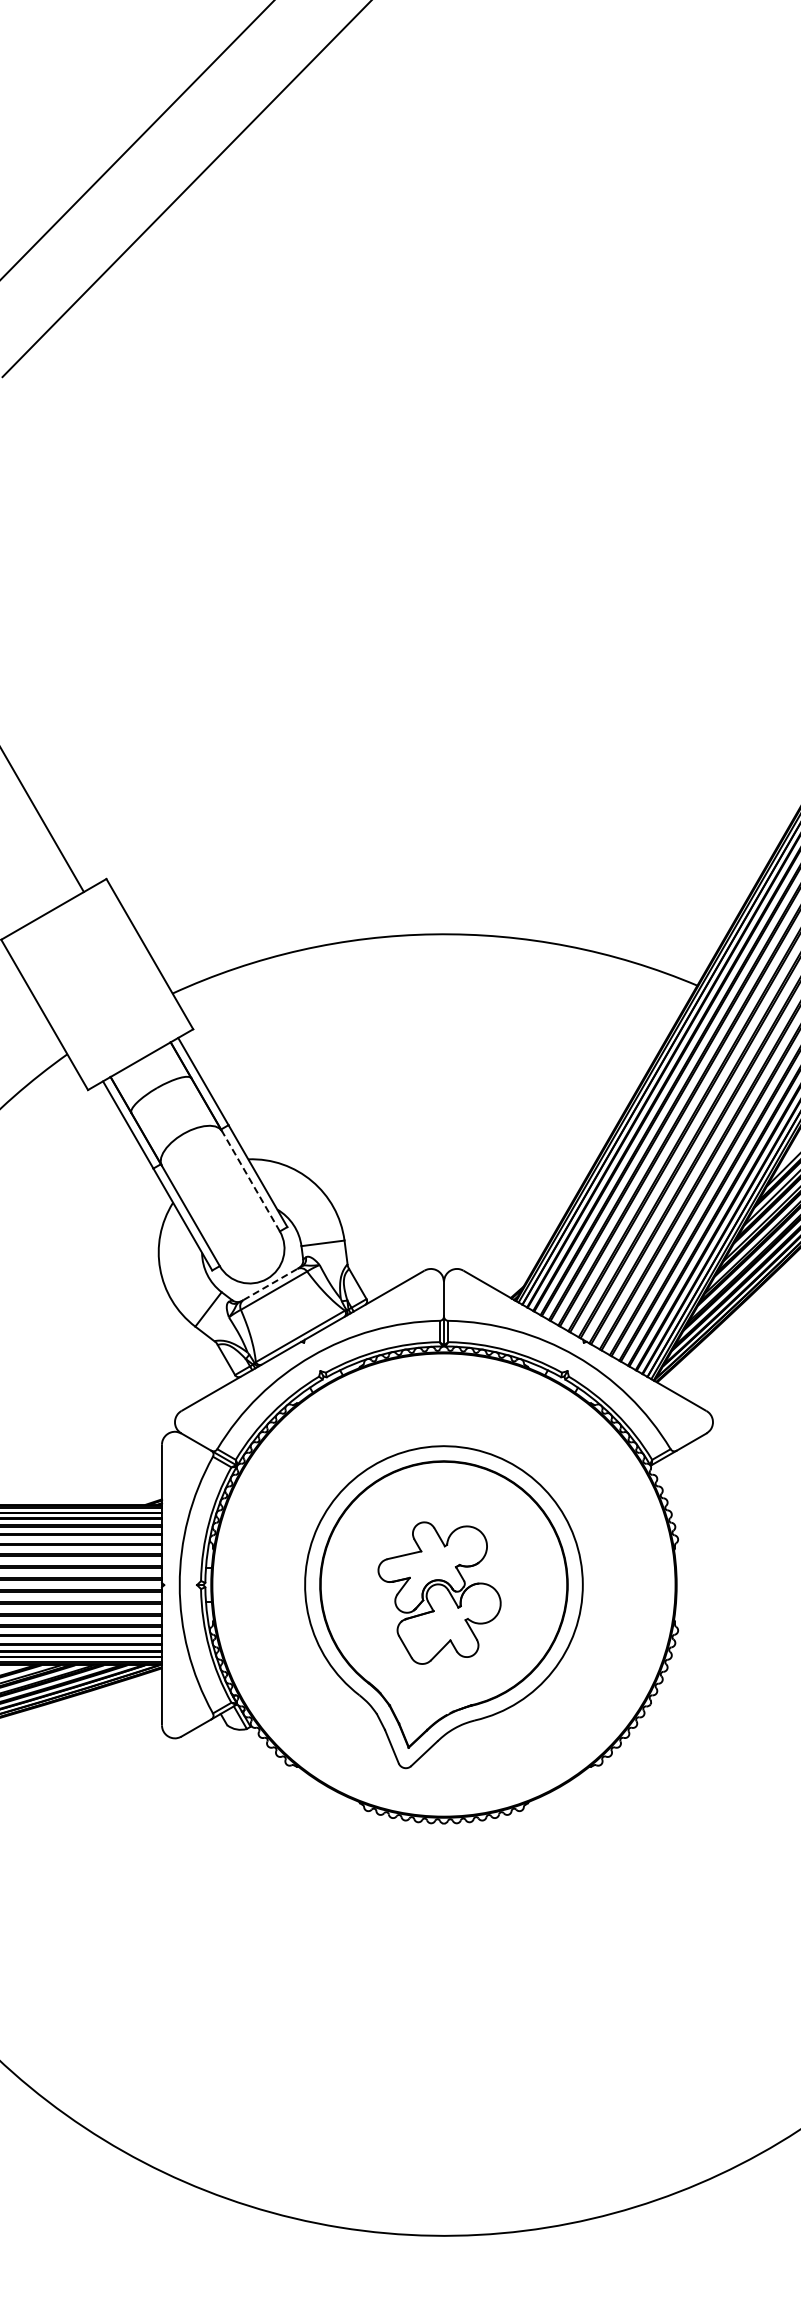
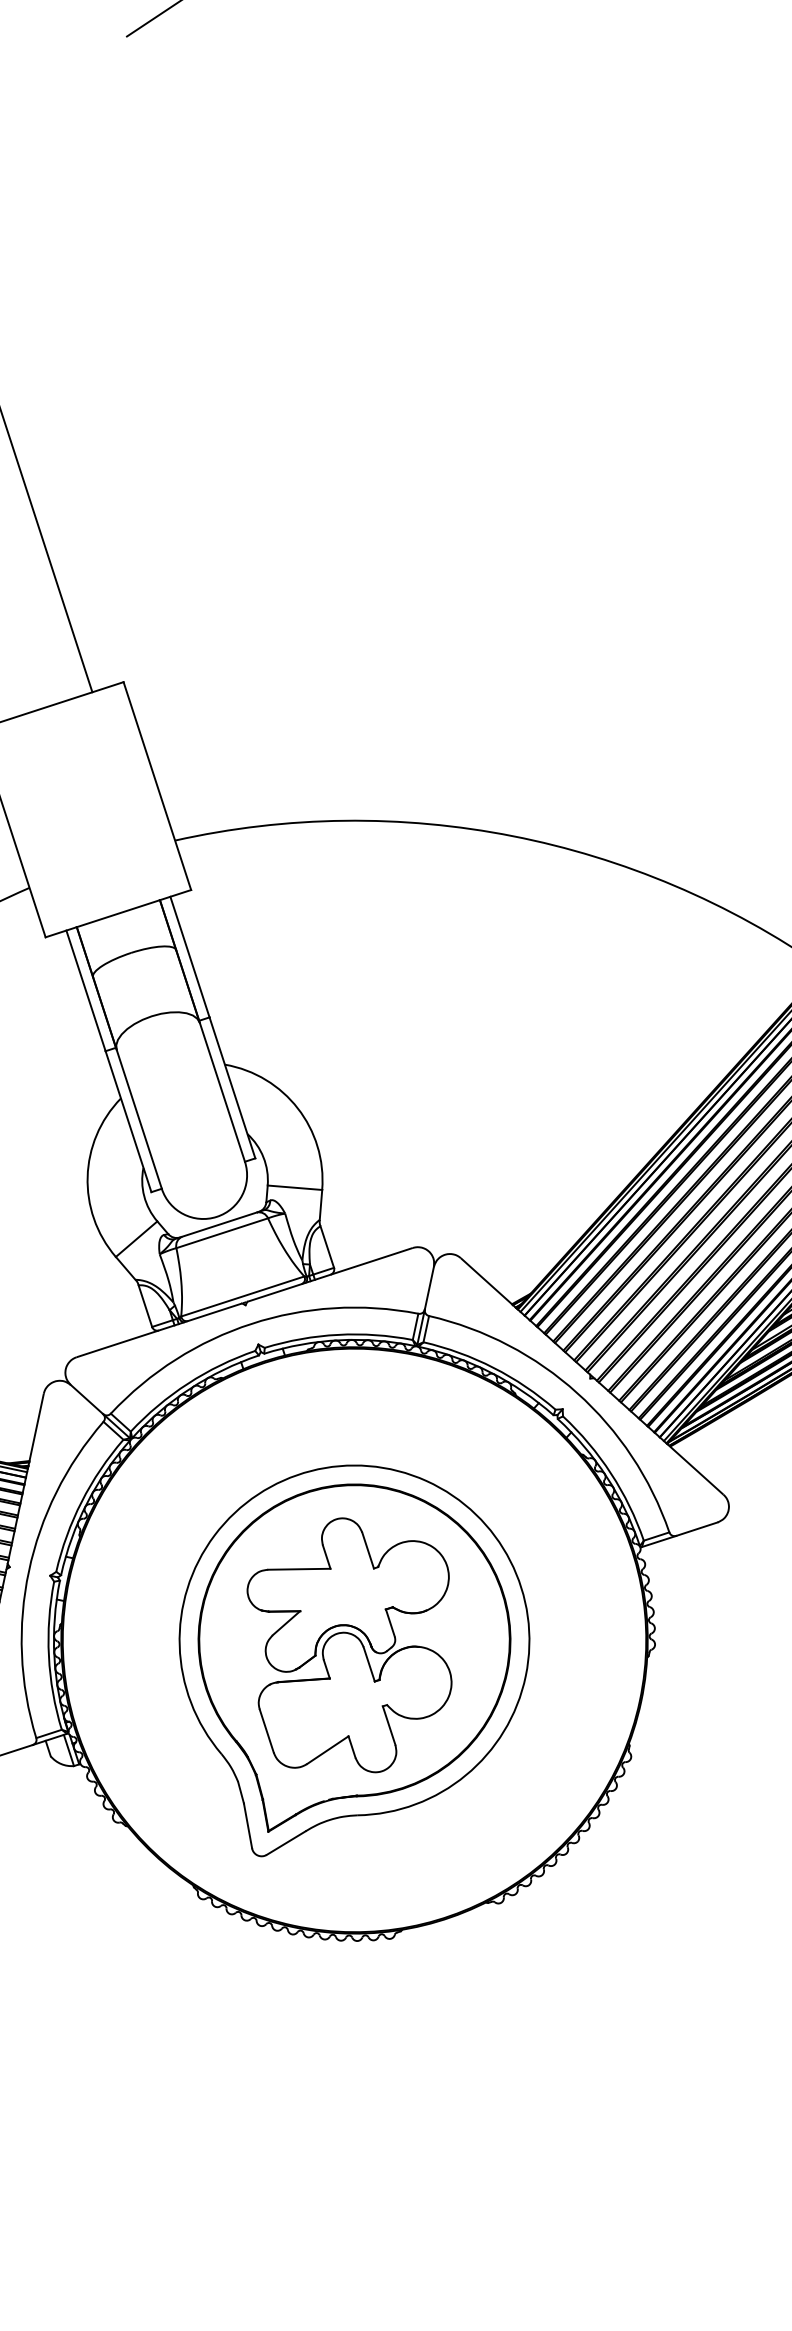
line: (250, 1181) -> (221, 1092), dashed -> solid
line: (270, 1284) -> (219, 1224), dashed -> solid
part: (439, 1593) -> (346, 1649), size x1.43

